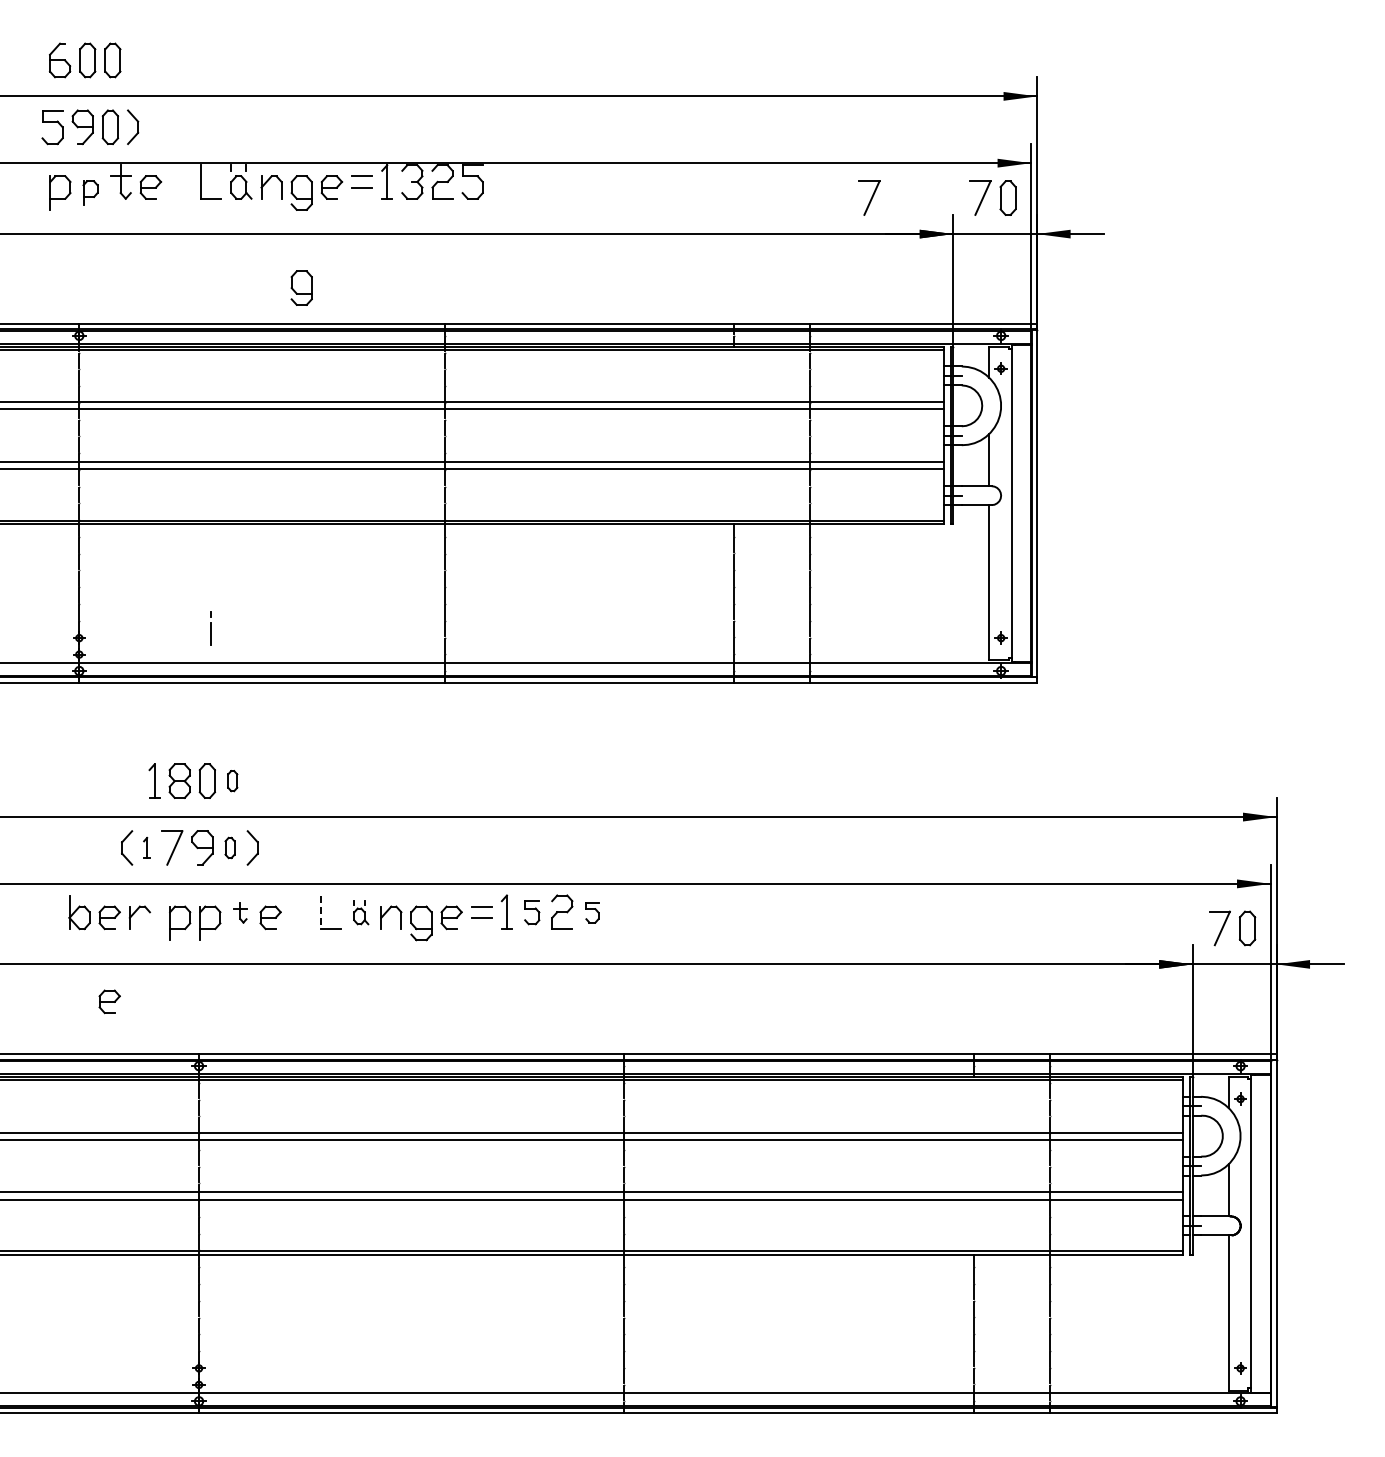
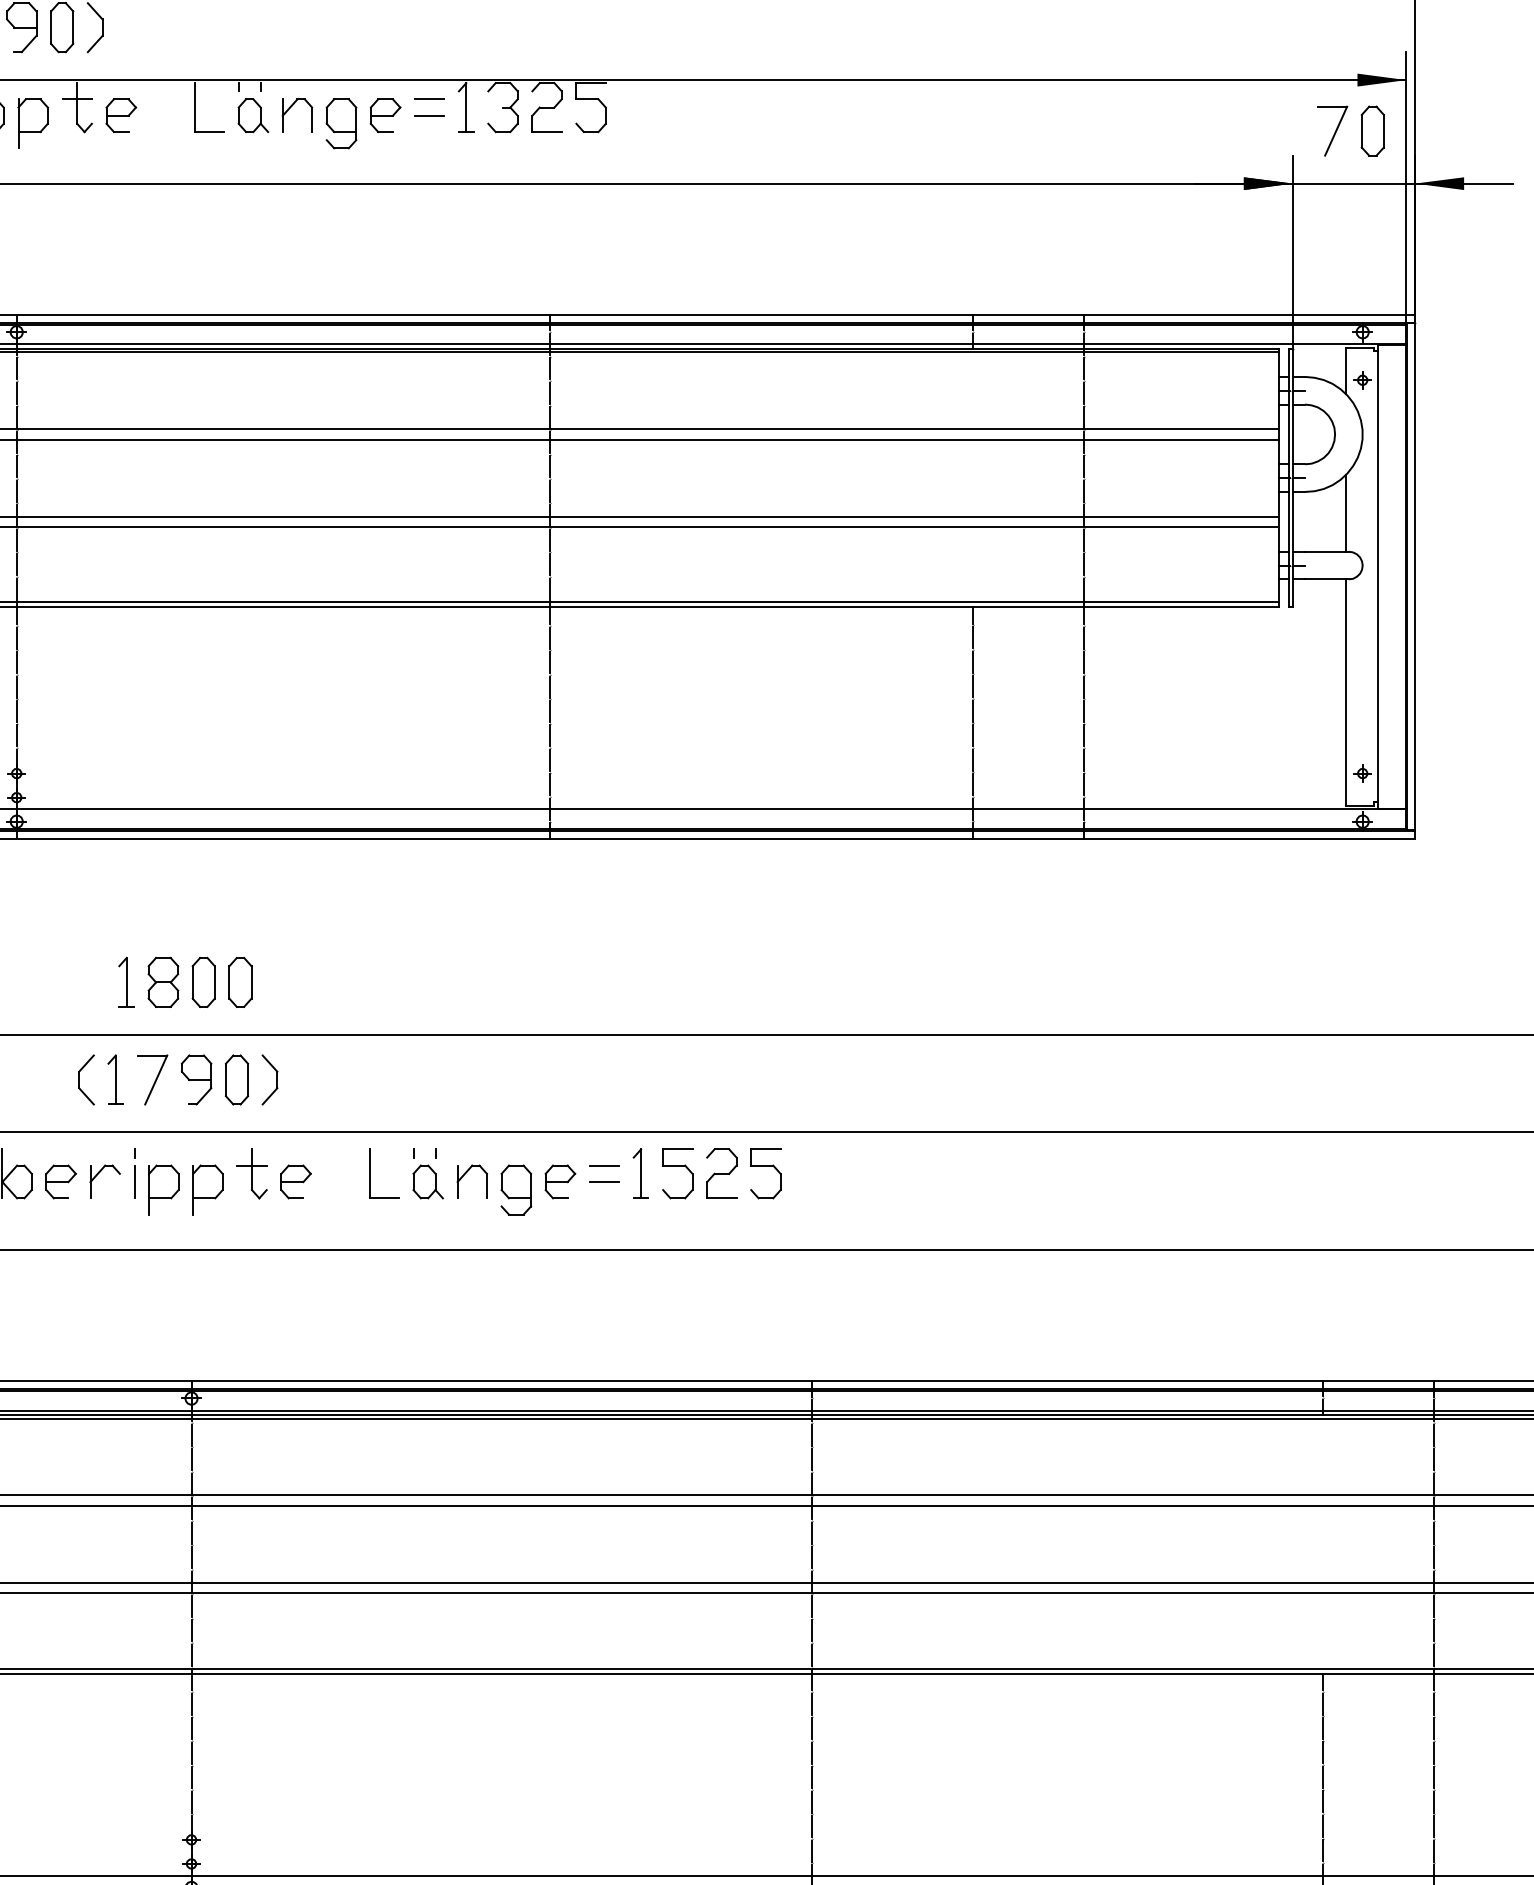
part: (90, 192) -> (33, 122), size x1.43
part: (869, 197) -> (1170, 130), removed
part: (301, 287) -> (341, 261), removed
line: (210, 628) -> (133, 1174), moved
part: (232, 780) -> (240, 981), size x1.67
part: (146, 847) -> (114, 1079), size x1.67
part: (229, 847) -> (236, 1079), size x1.67
part: (240, 912) -> (252, 1174), size x1.67
line: (320, 912) -> (368, 1174), dashed -> solid
part: (361, 912) -> (428, 1174), size x1.43
part: (532, 912) -> (678, 1174), size x1.43
part: (592, 912) -> (766, 1174), size x1.67
part: (109, 1001) -> (60, 1304), removed

